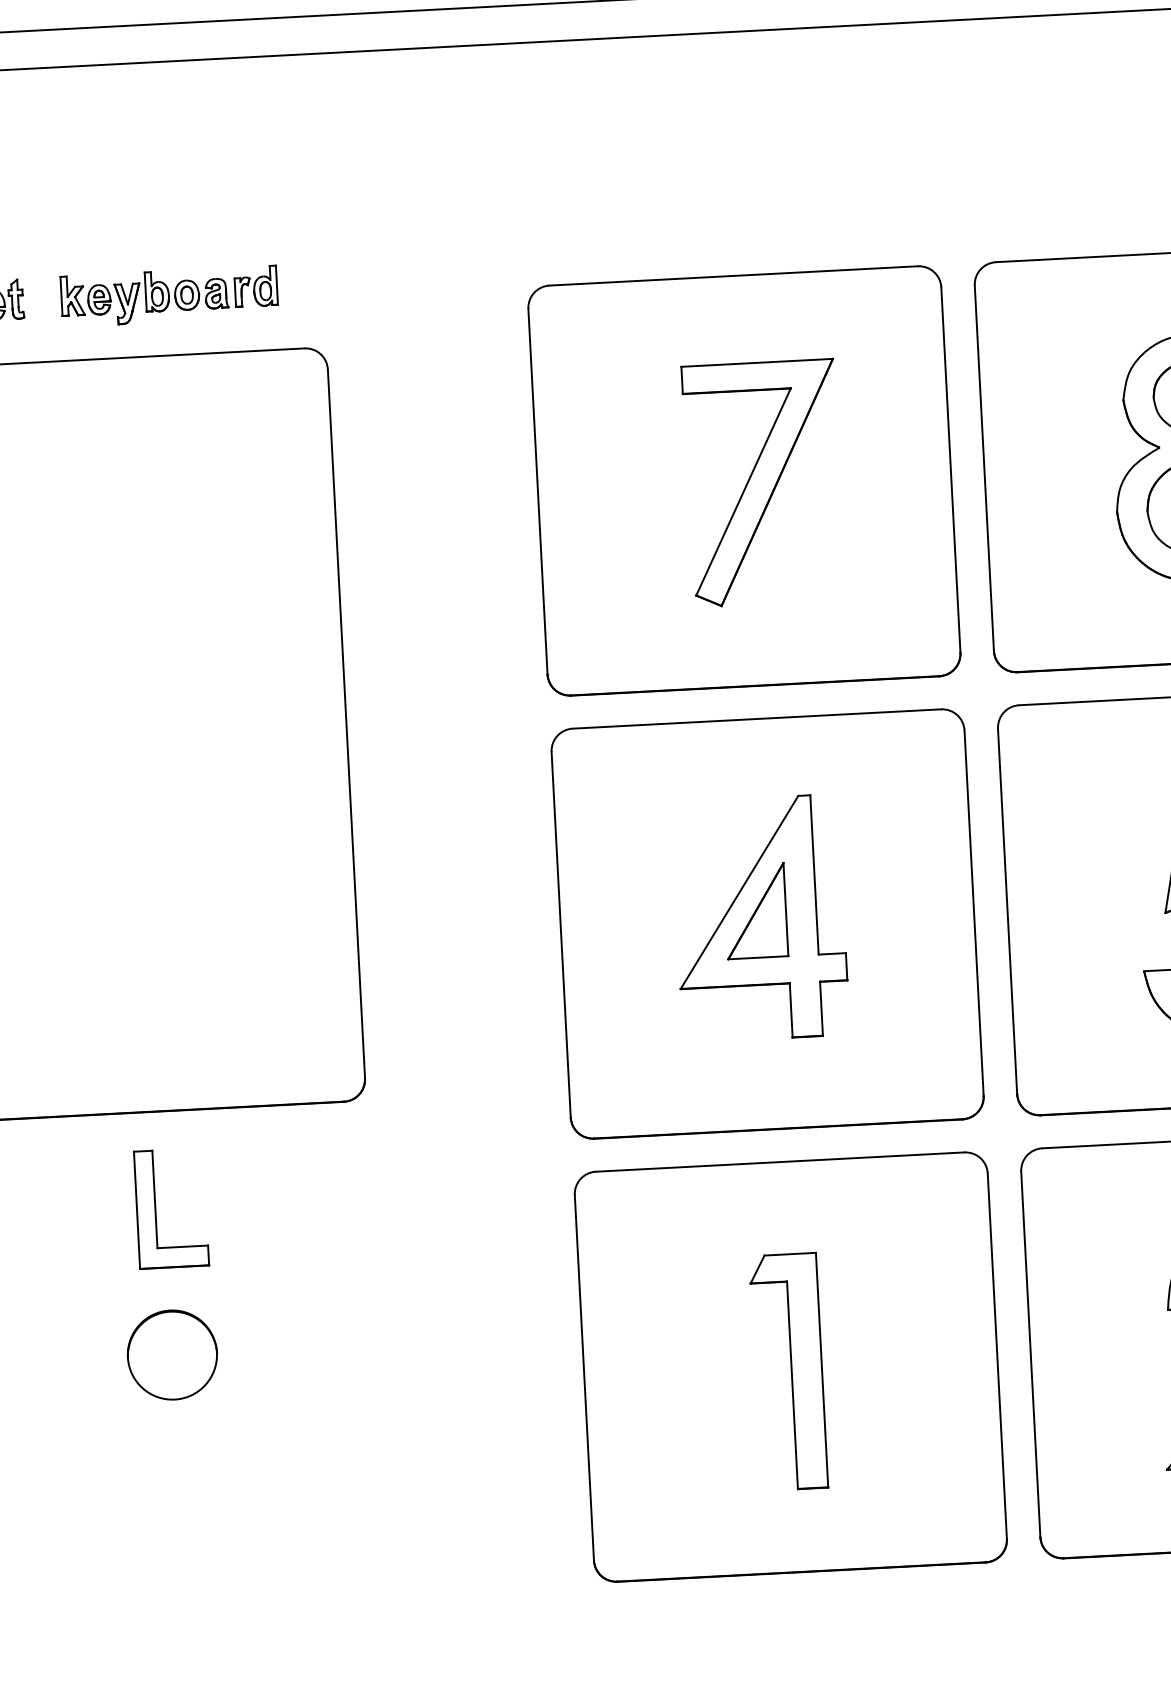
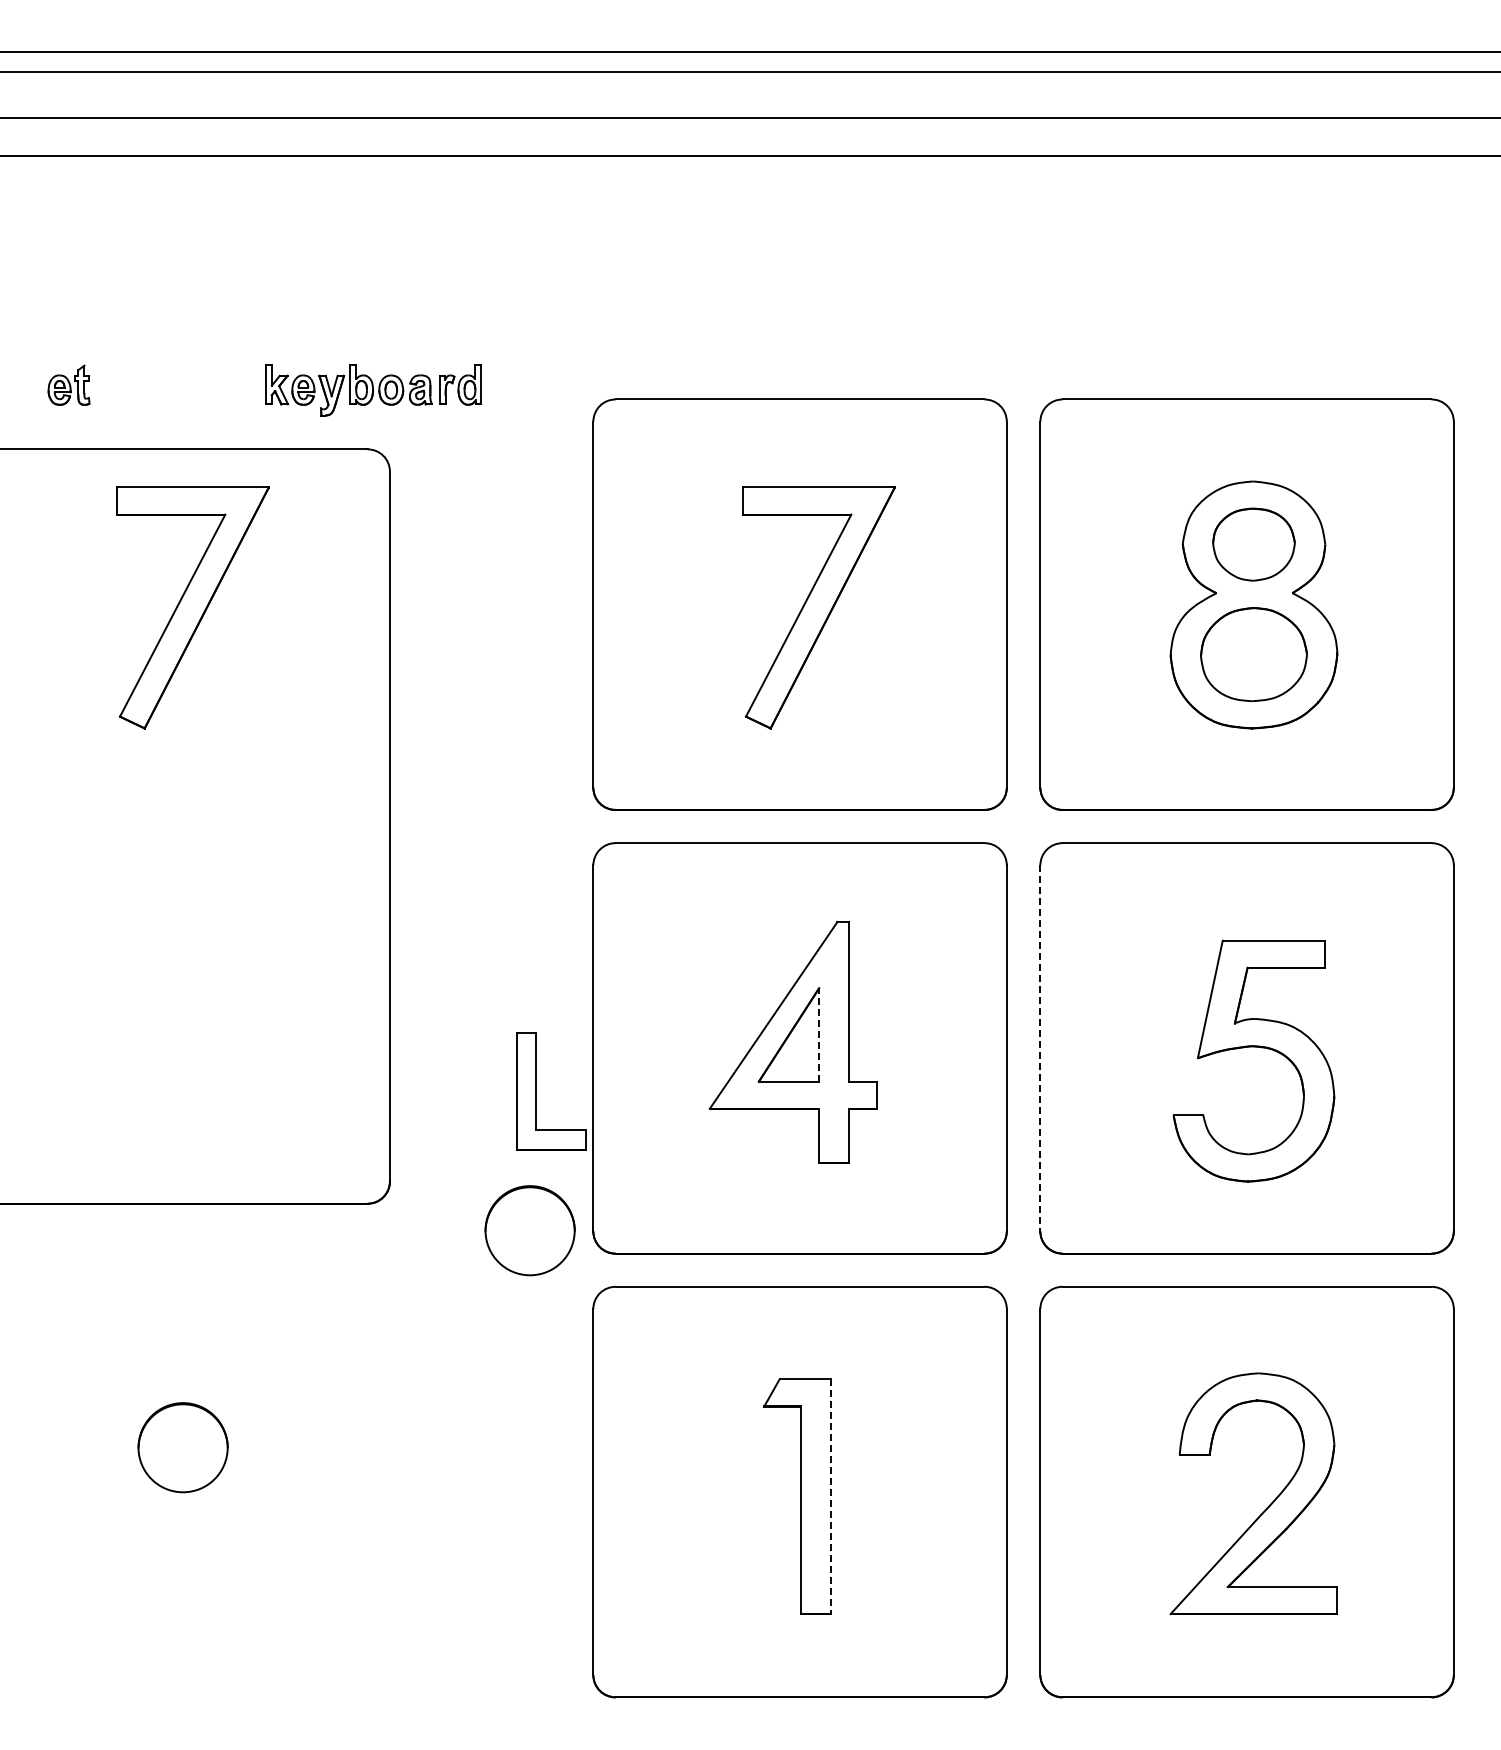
part: (169, 296) -> (373, 390), moved
part: (137, 515) -> (192, 607), added
line: (786, 909) -> (819, 1034), solid -> dashed
line: (1007, 911) -> (1040, 1048), solid -> dashed
circle: (506, 1120) -> (529, 1230), added
part: (156, 1209) -> (536, 1091), moved
line: (822, 1370) -> (831, 1497), solid -> dashed

